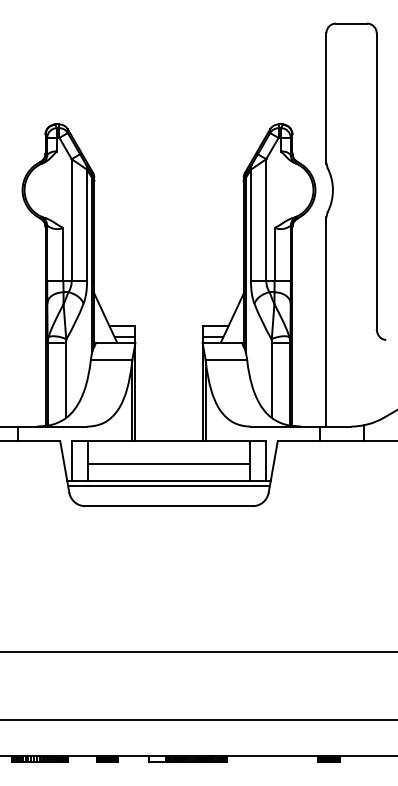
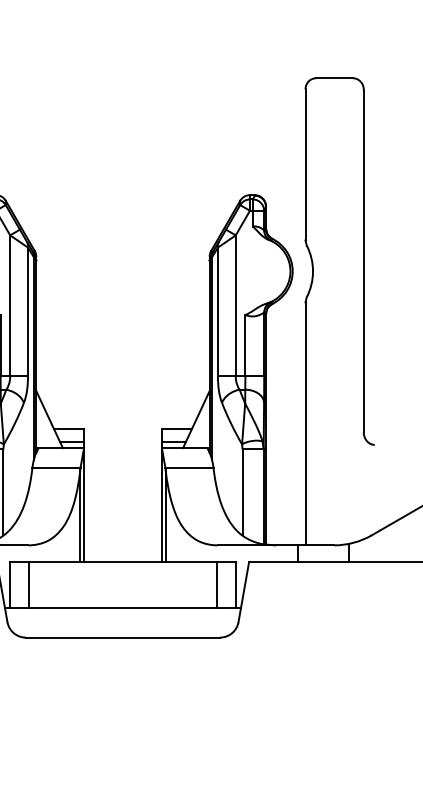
line: (168, 464) -> (122, 589), removed
line: (168, 486) -> (122, 614), removed

